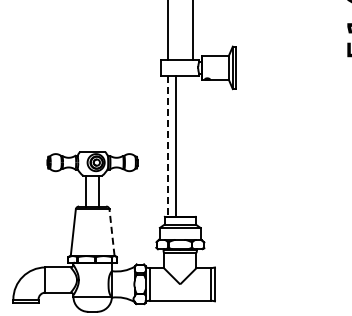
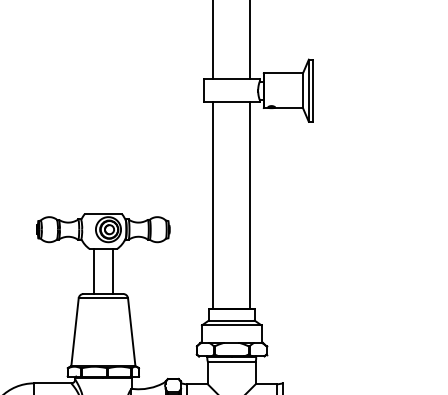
line: (175, 145) -> (249, 204), moved
line: (167, 146) -> (213, 206), dashed -> solid
line: (111, 232) -> (130, 332), dashed -> solid

